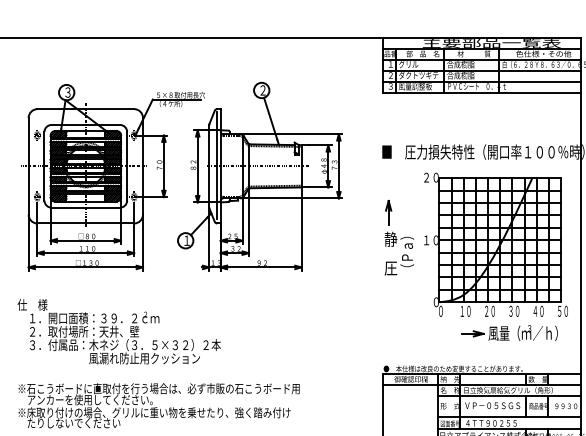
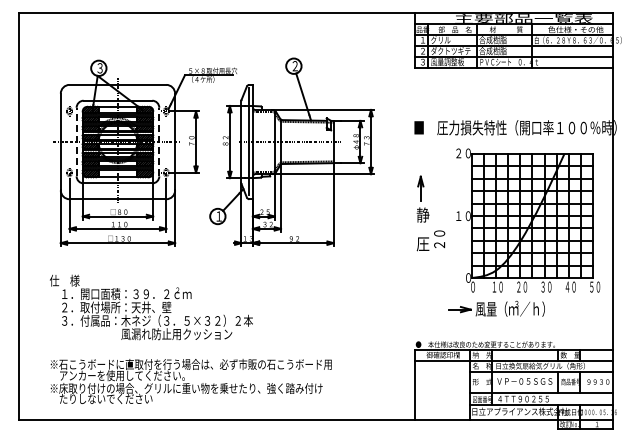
line: (44, 165) -> (76, 141), solid -> dashed
line: (127, 165) -> (159, 141), solid -> dashed
text: (407, 254) -> (439, 230), （Ｐａ） -> ２０
part: (509, 332) -> (496, 308), moved

